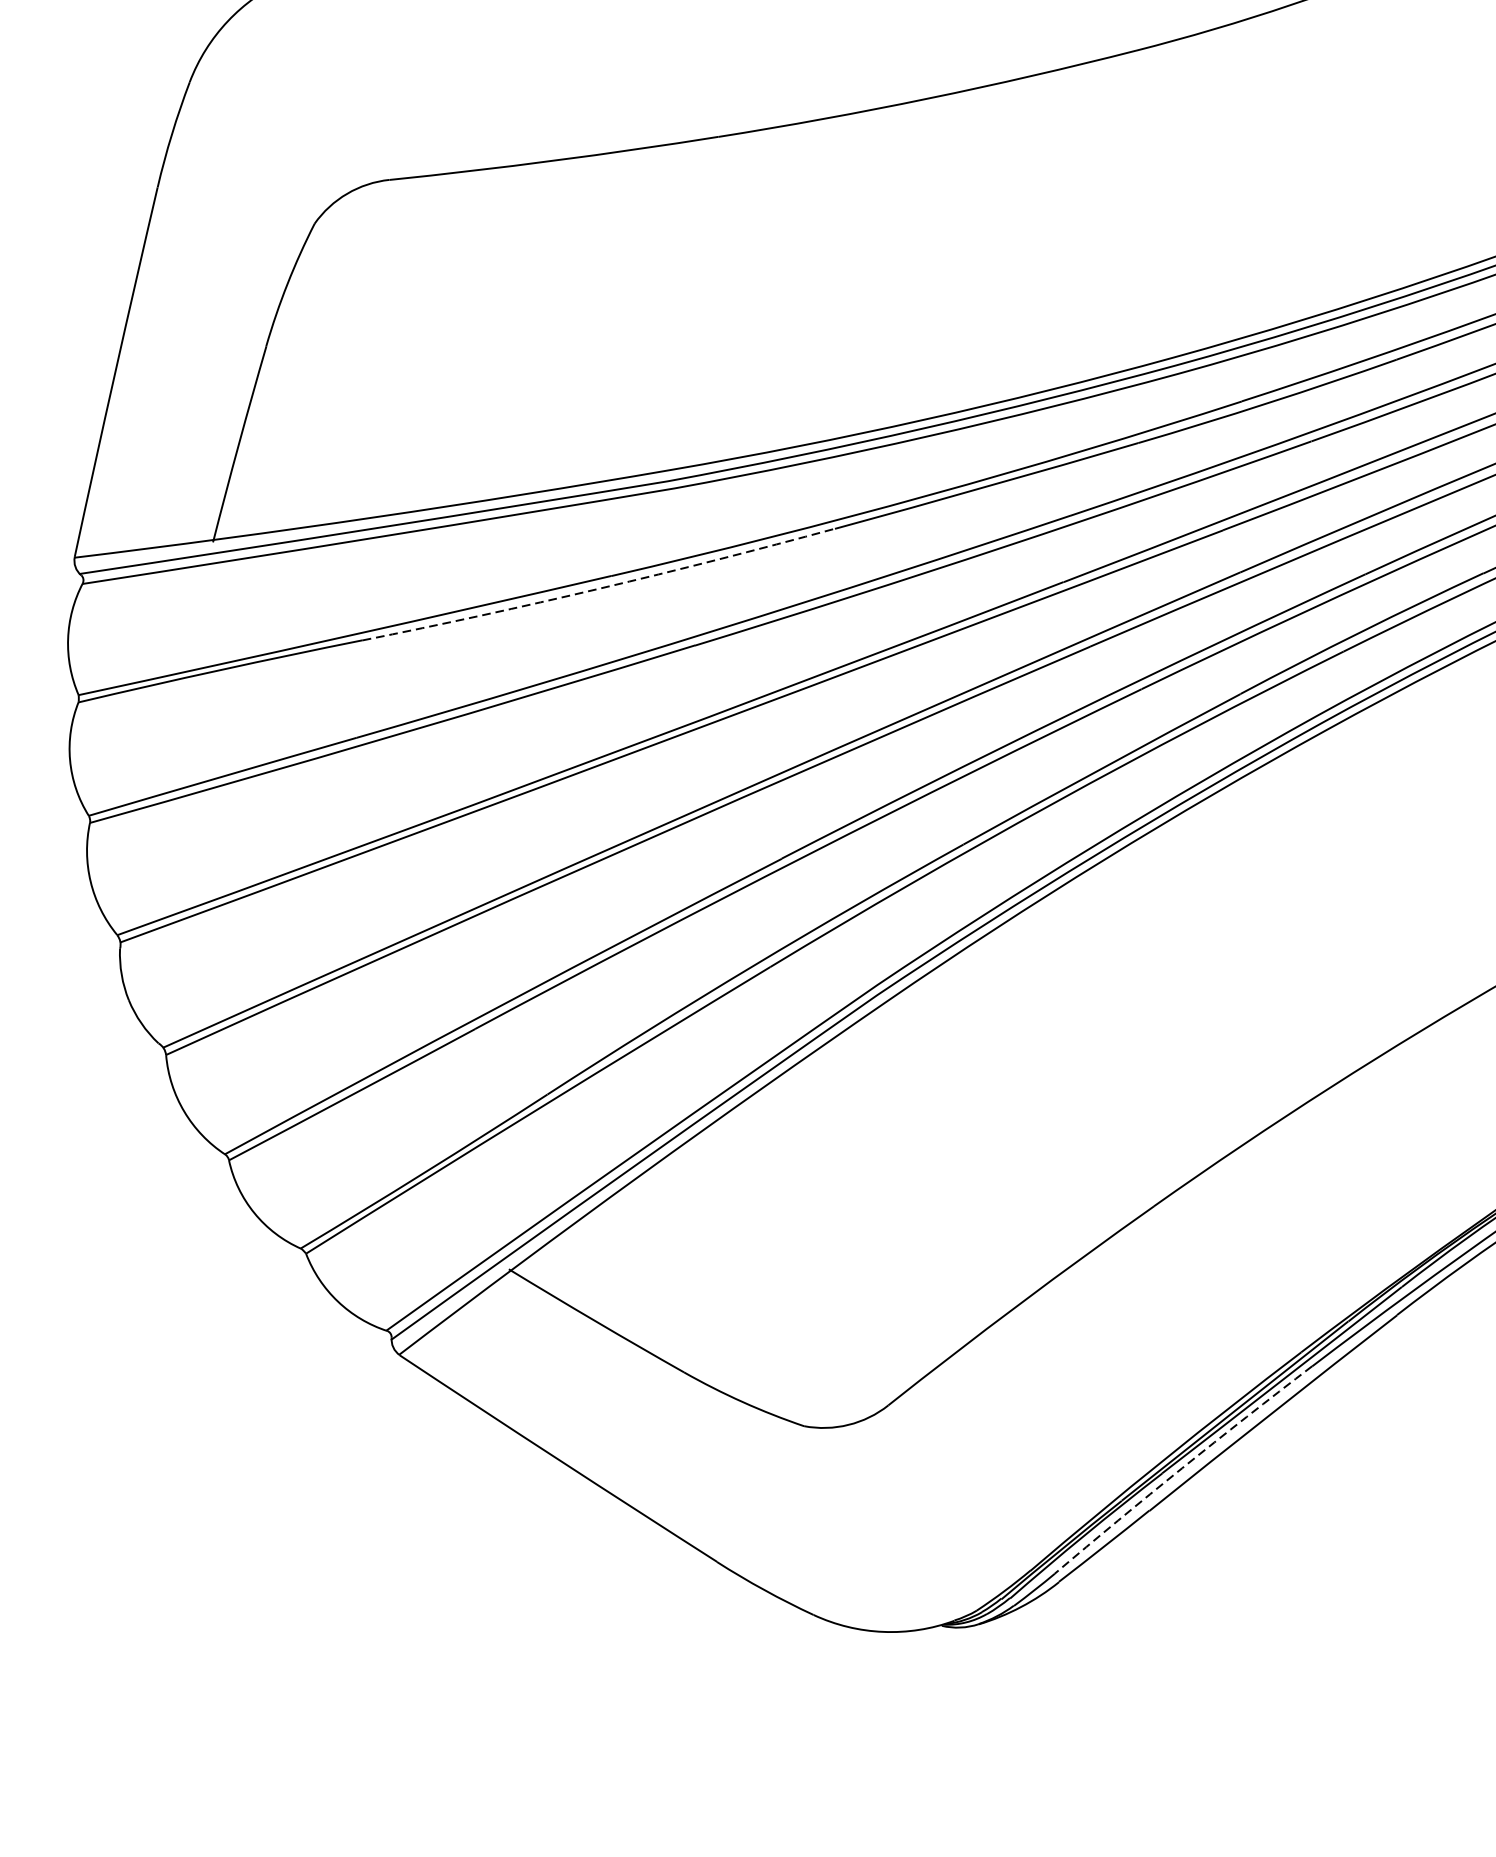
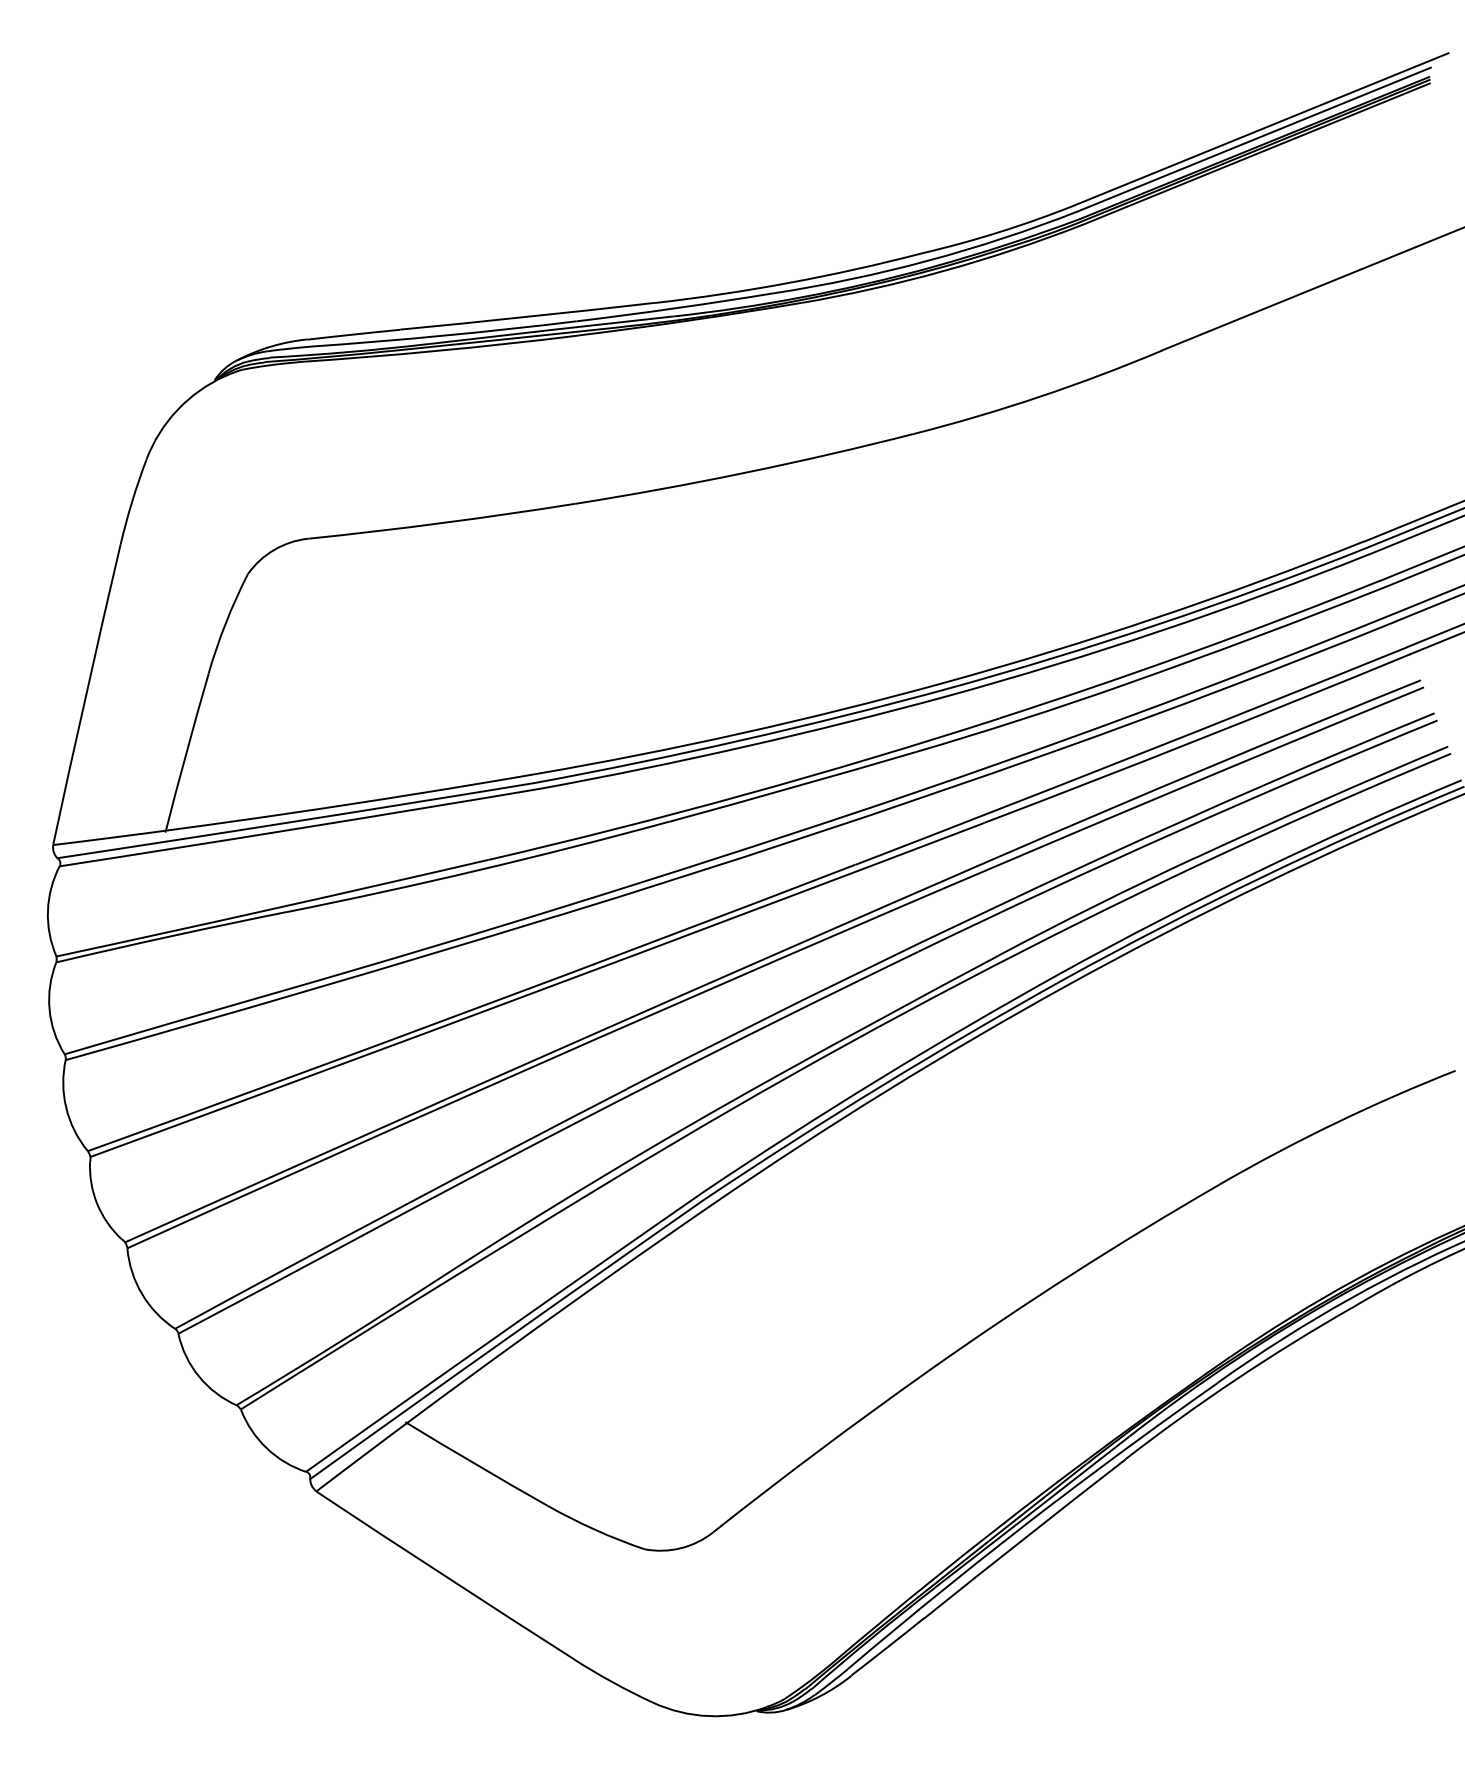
arc: (600, 589) -> (479, 870), dashed -> solid
arc: (1182, 1468) -> (951, 1583), dashed -> solid

